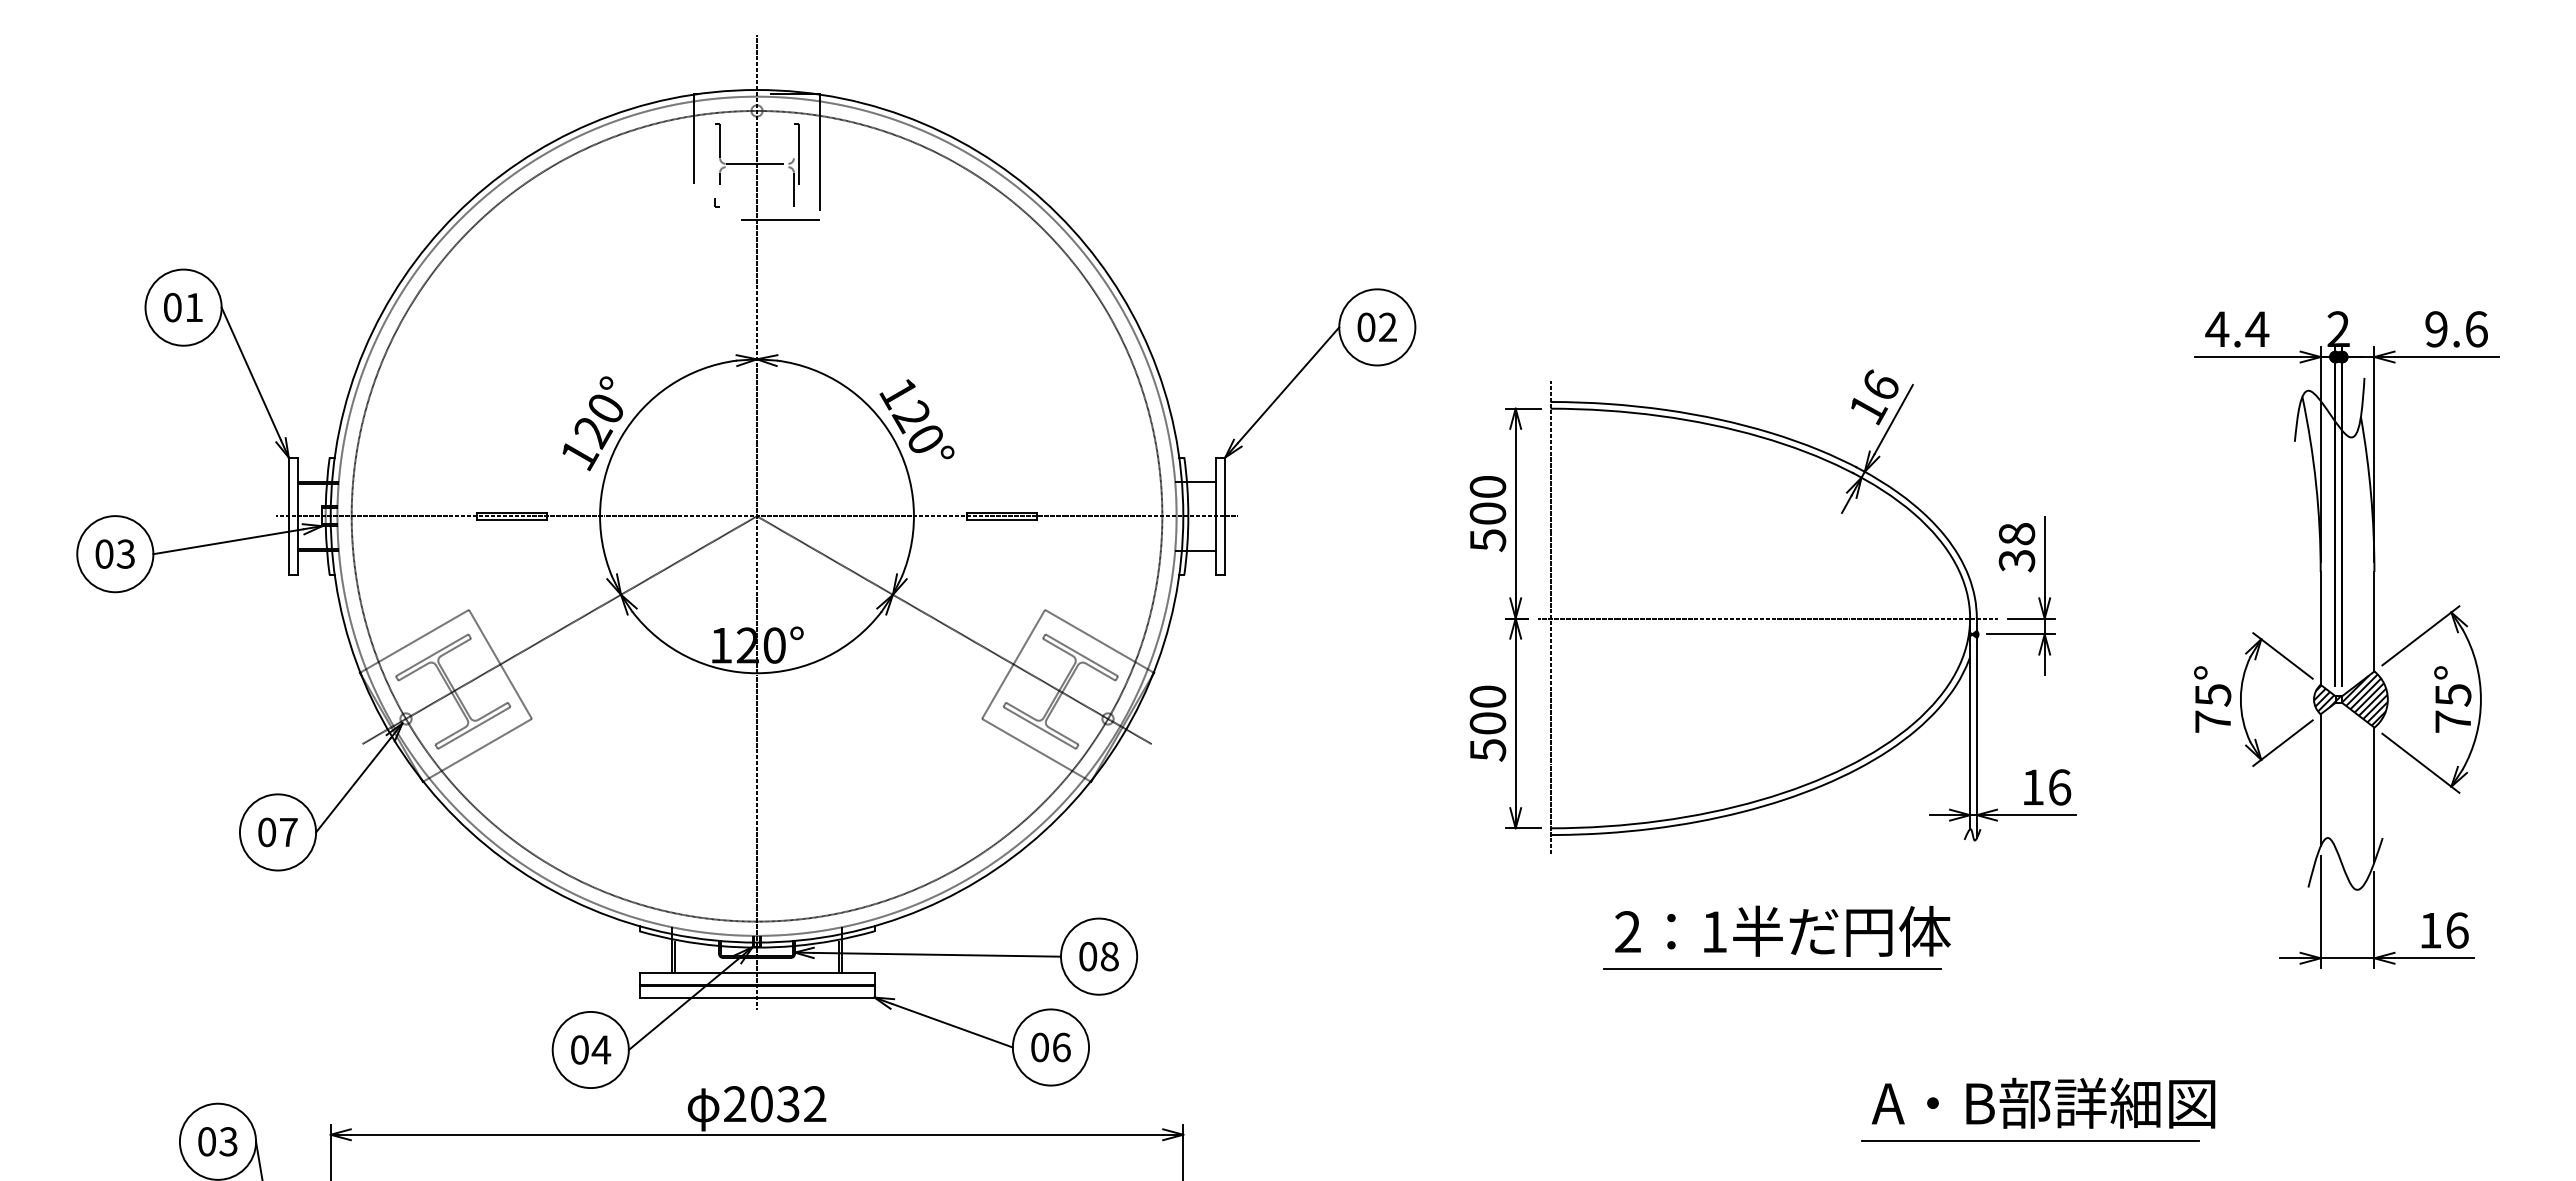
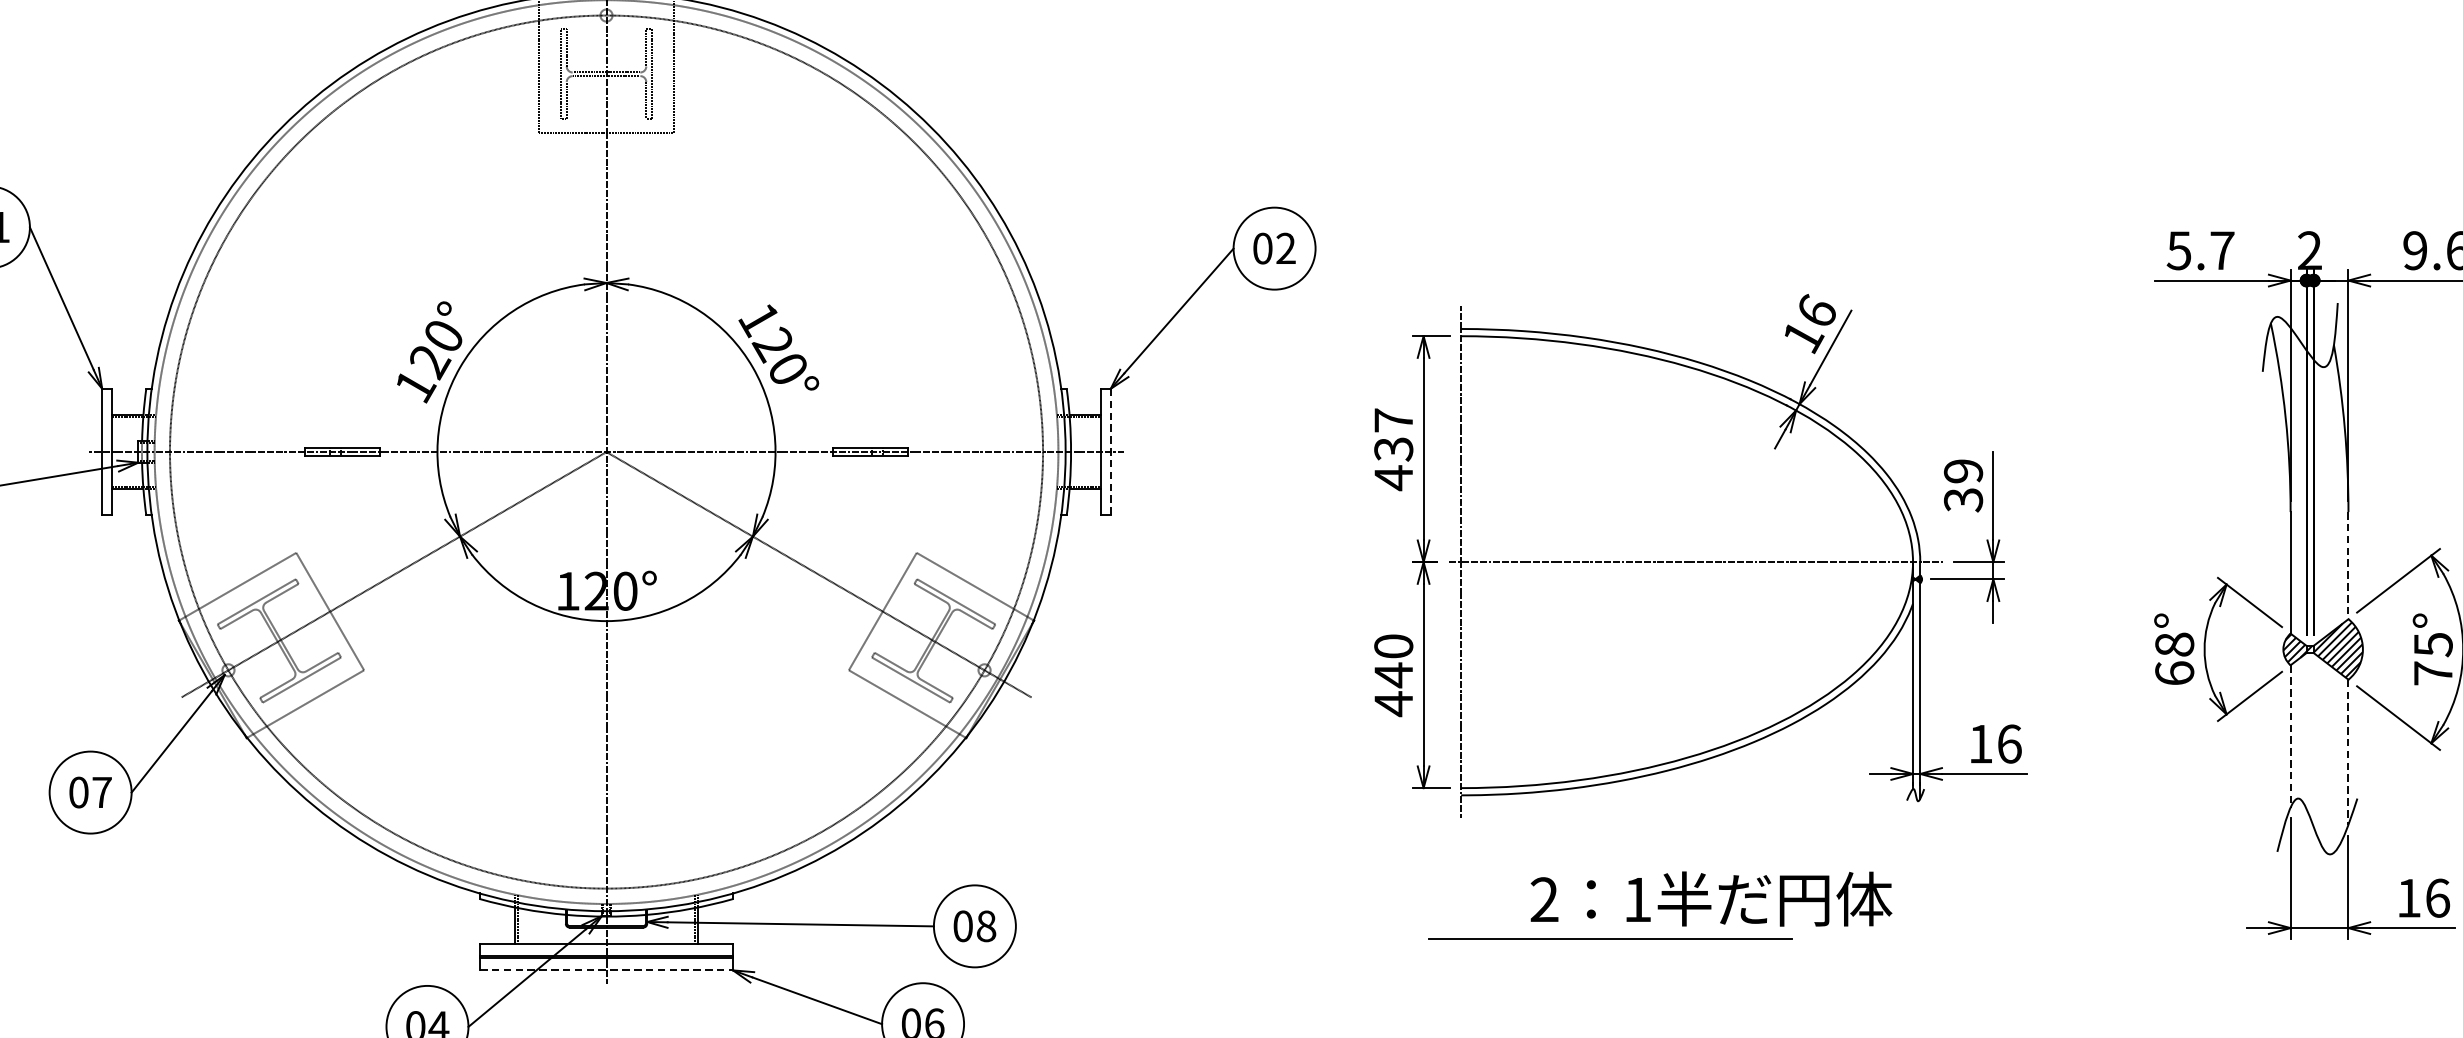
text: (2237, 329) -> (2200, 250), 4.4 -> 5.7
text: (1487, 513) -> (1393, 449), 500 -> 437
line: (1225, 516) -> (1111, 452), solid -> dashed
text: (2016, 534) -> (1962, 471), 38 -> 39
line: (2374, 621) -> (2348, 565), solid -> dashed
text: (2212, 708) -> (2174, 659), 75° -> 68°
text: (1487, 736) -> (1393, 689), 500 -> 440
line: (2320, 780) -> (2290, 736), solid -> dashed
line: (2374, 795) -> (2348, 752), solid -> dashed
line: (1772, 968) -> (1610, 939), moved
line: (757, 997) -> (607, 970), solid -> dashed

